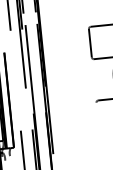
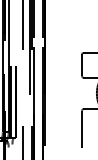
line: (98, 127) -> (81, 129), added

